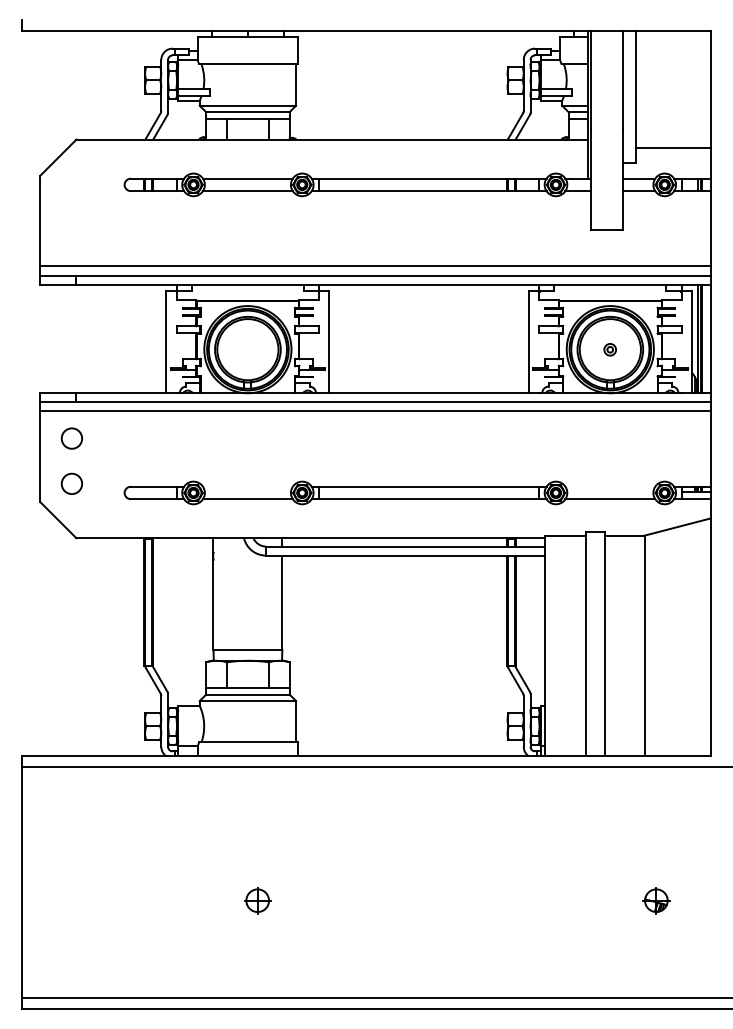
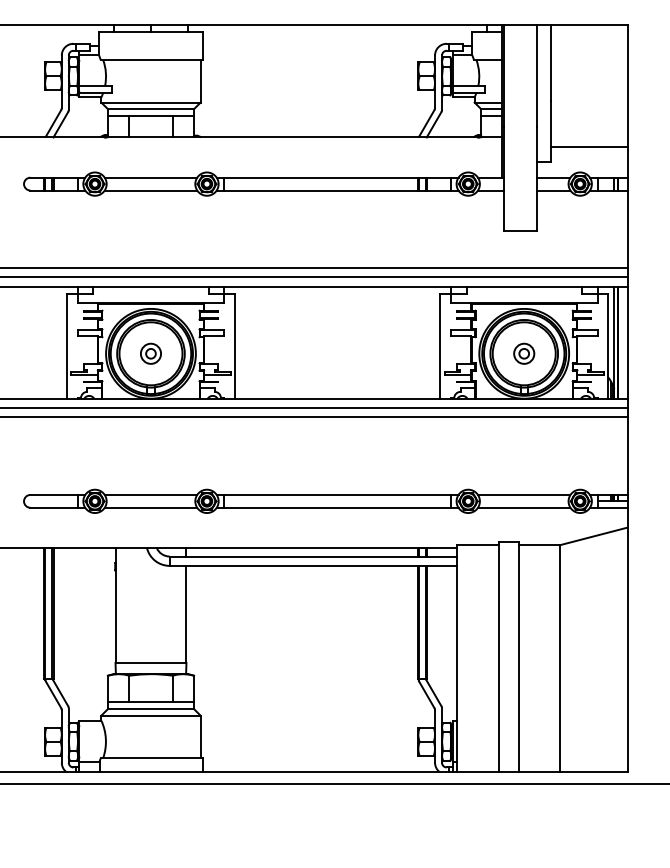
part: (247, 349) -> (150, 353), added
part: (609, 349) -> (523, 353), size x1.67
line: (247, 486) -> (150, 494), added
line: (610, 486) -> (524, 494), added

